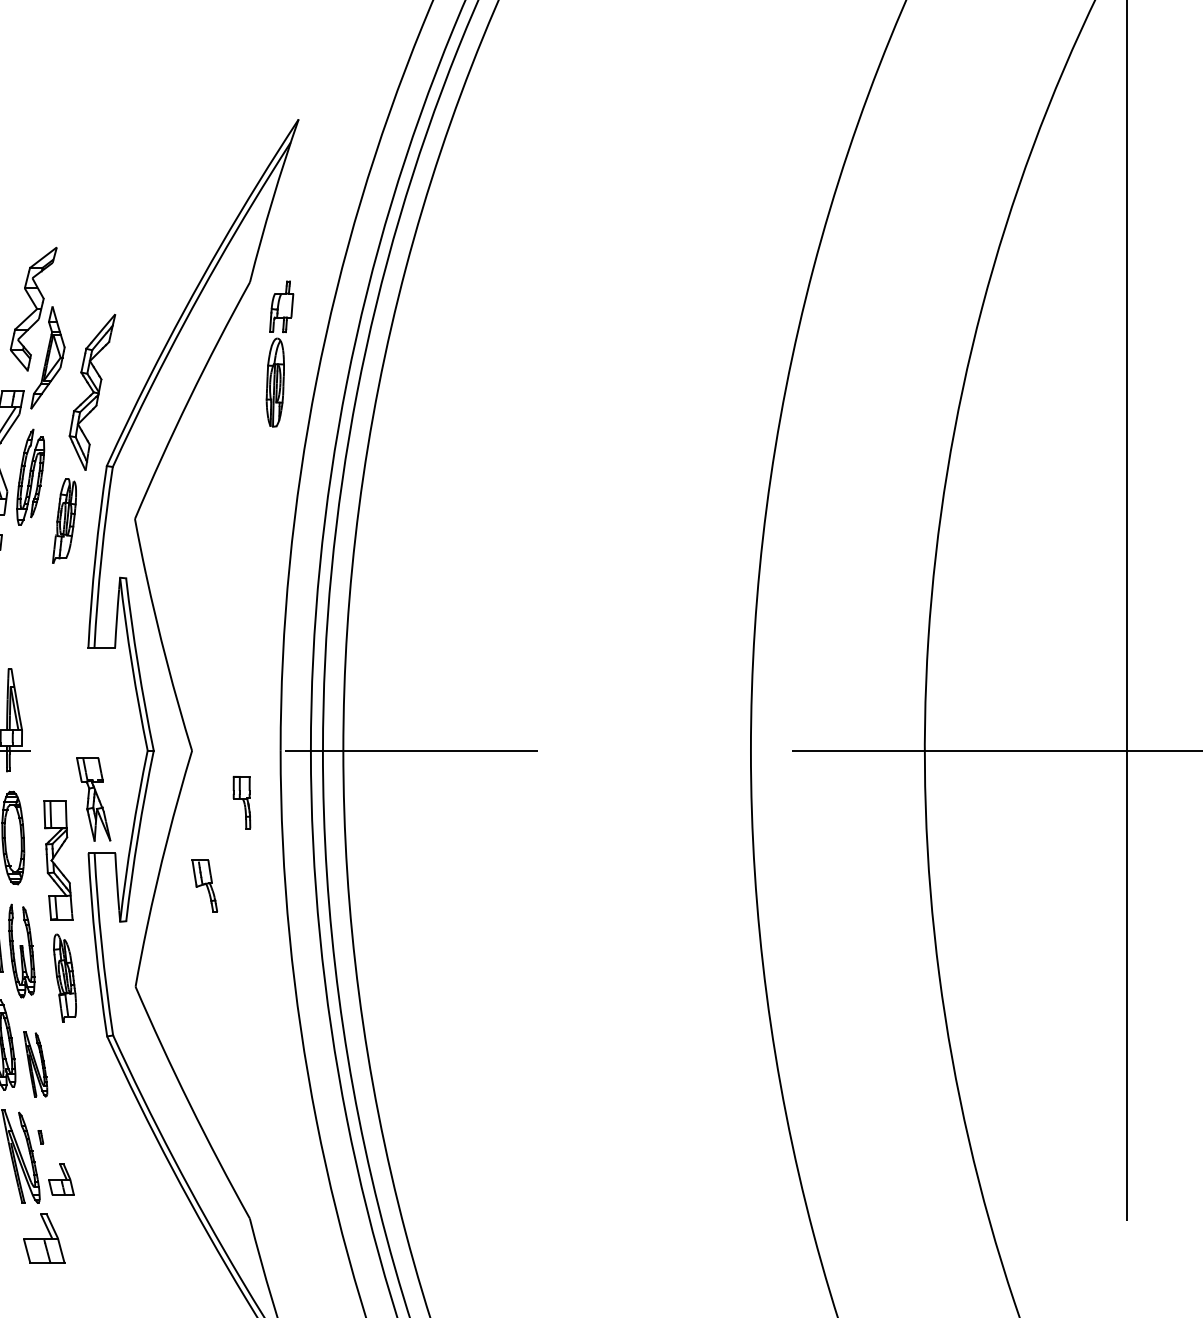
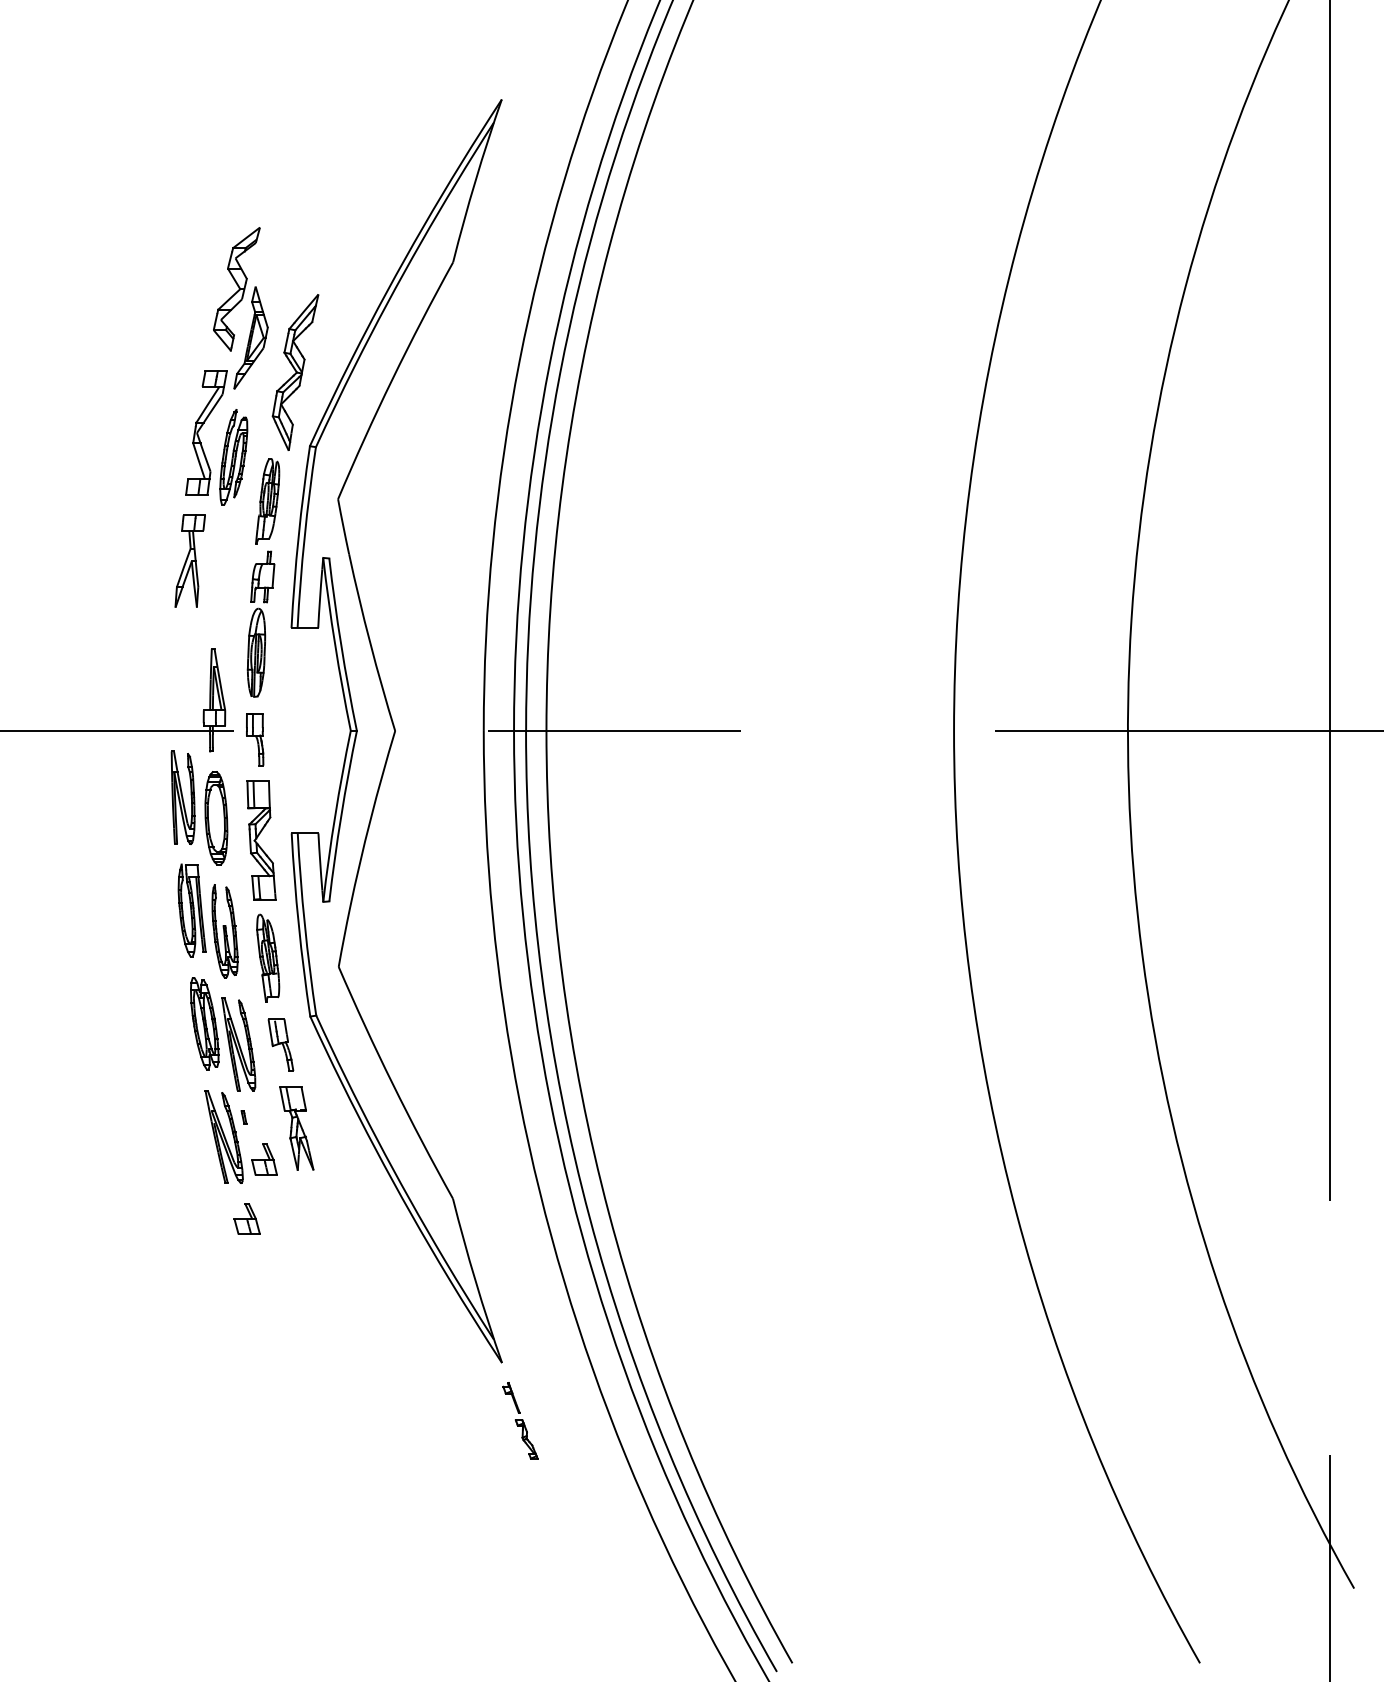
part: (279, 353) -> (260, 623), moved
part: (93, 799) -> (296, 1128), moved
part: (242, 802) -> (255, 739), moved
part: (204, 885) -> (280, 1044), moved
part: (35, 1064) -> (238, 1044), size x1.43
part: (43, 1238) -> (246, 1218), size x0.62

